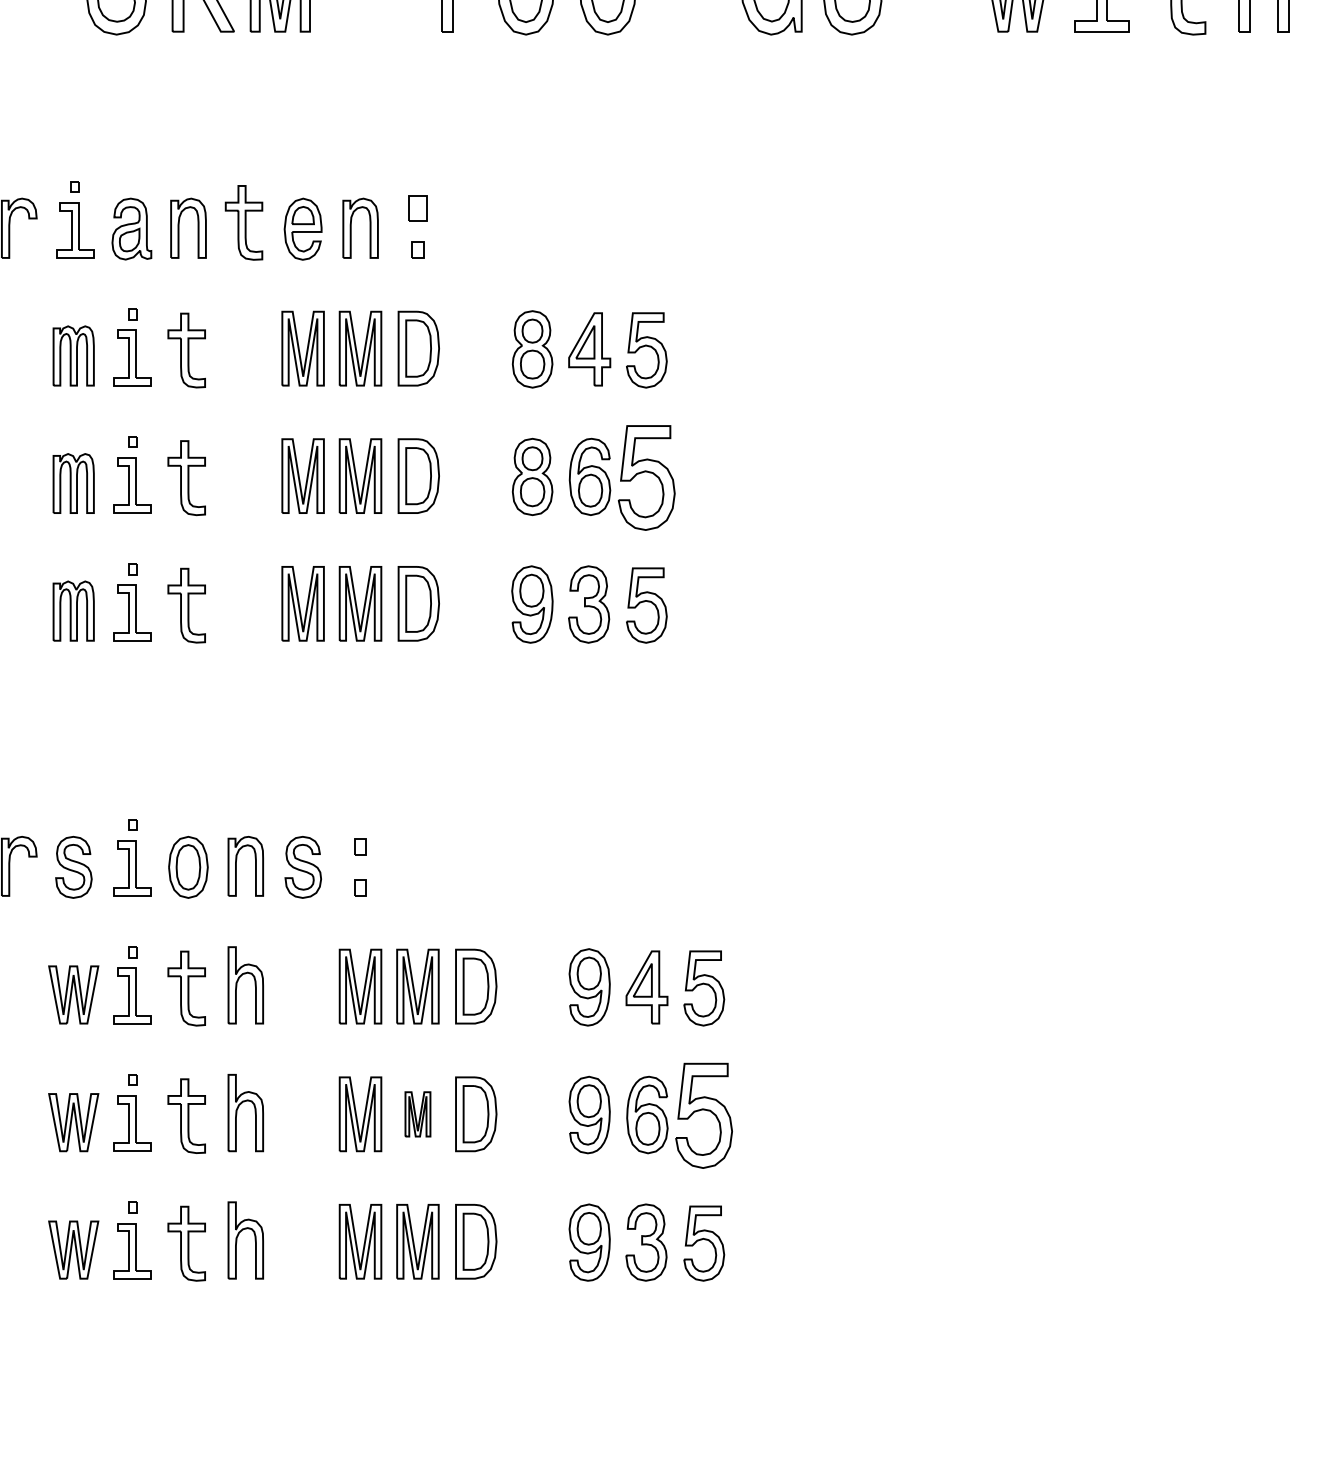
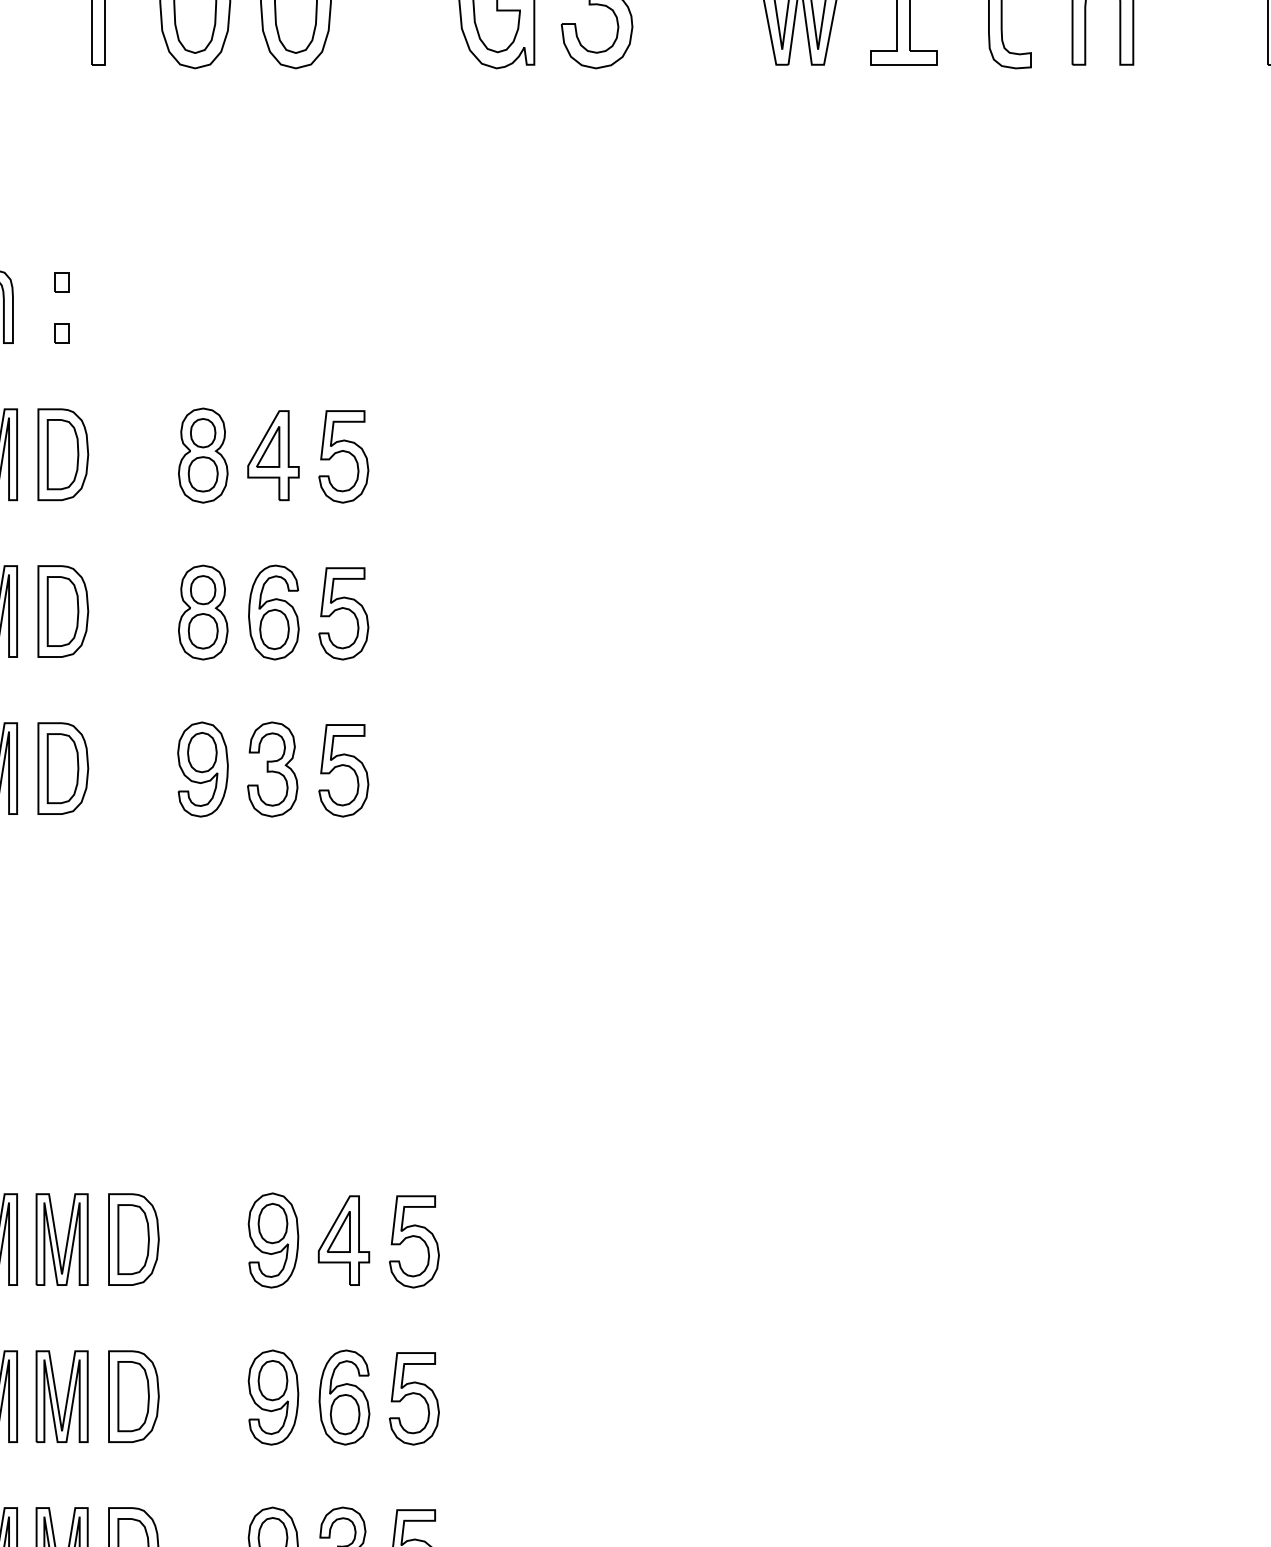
part: (417, 208) -> (61, 282), size x0.62
part: (646, 477) -> (343, 613), size x0.71
part: (417, 1114) -> (61, 1396), size x1.67
part: (704, 1116) -> (414, 1399), size x0.71

